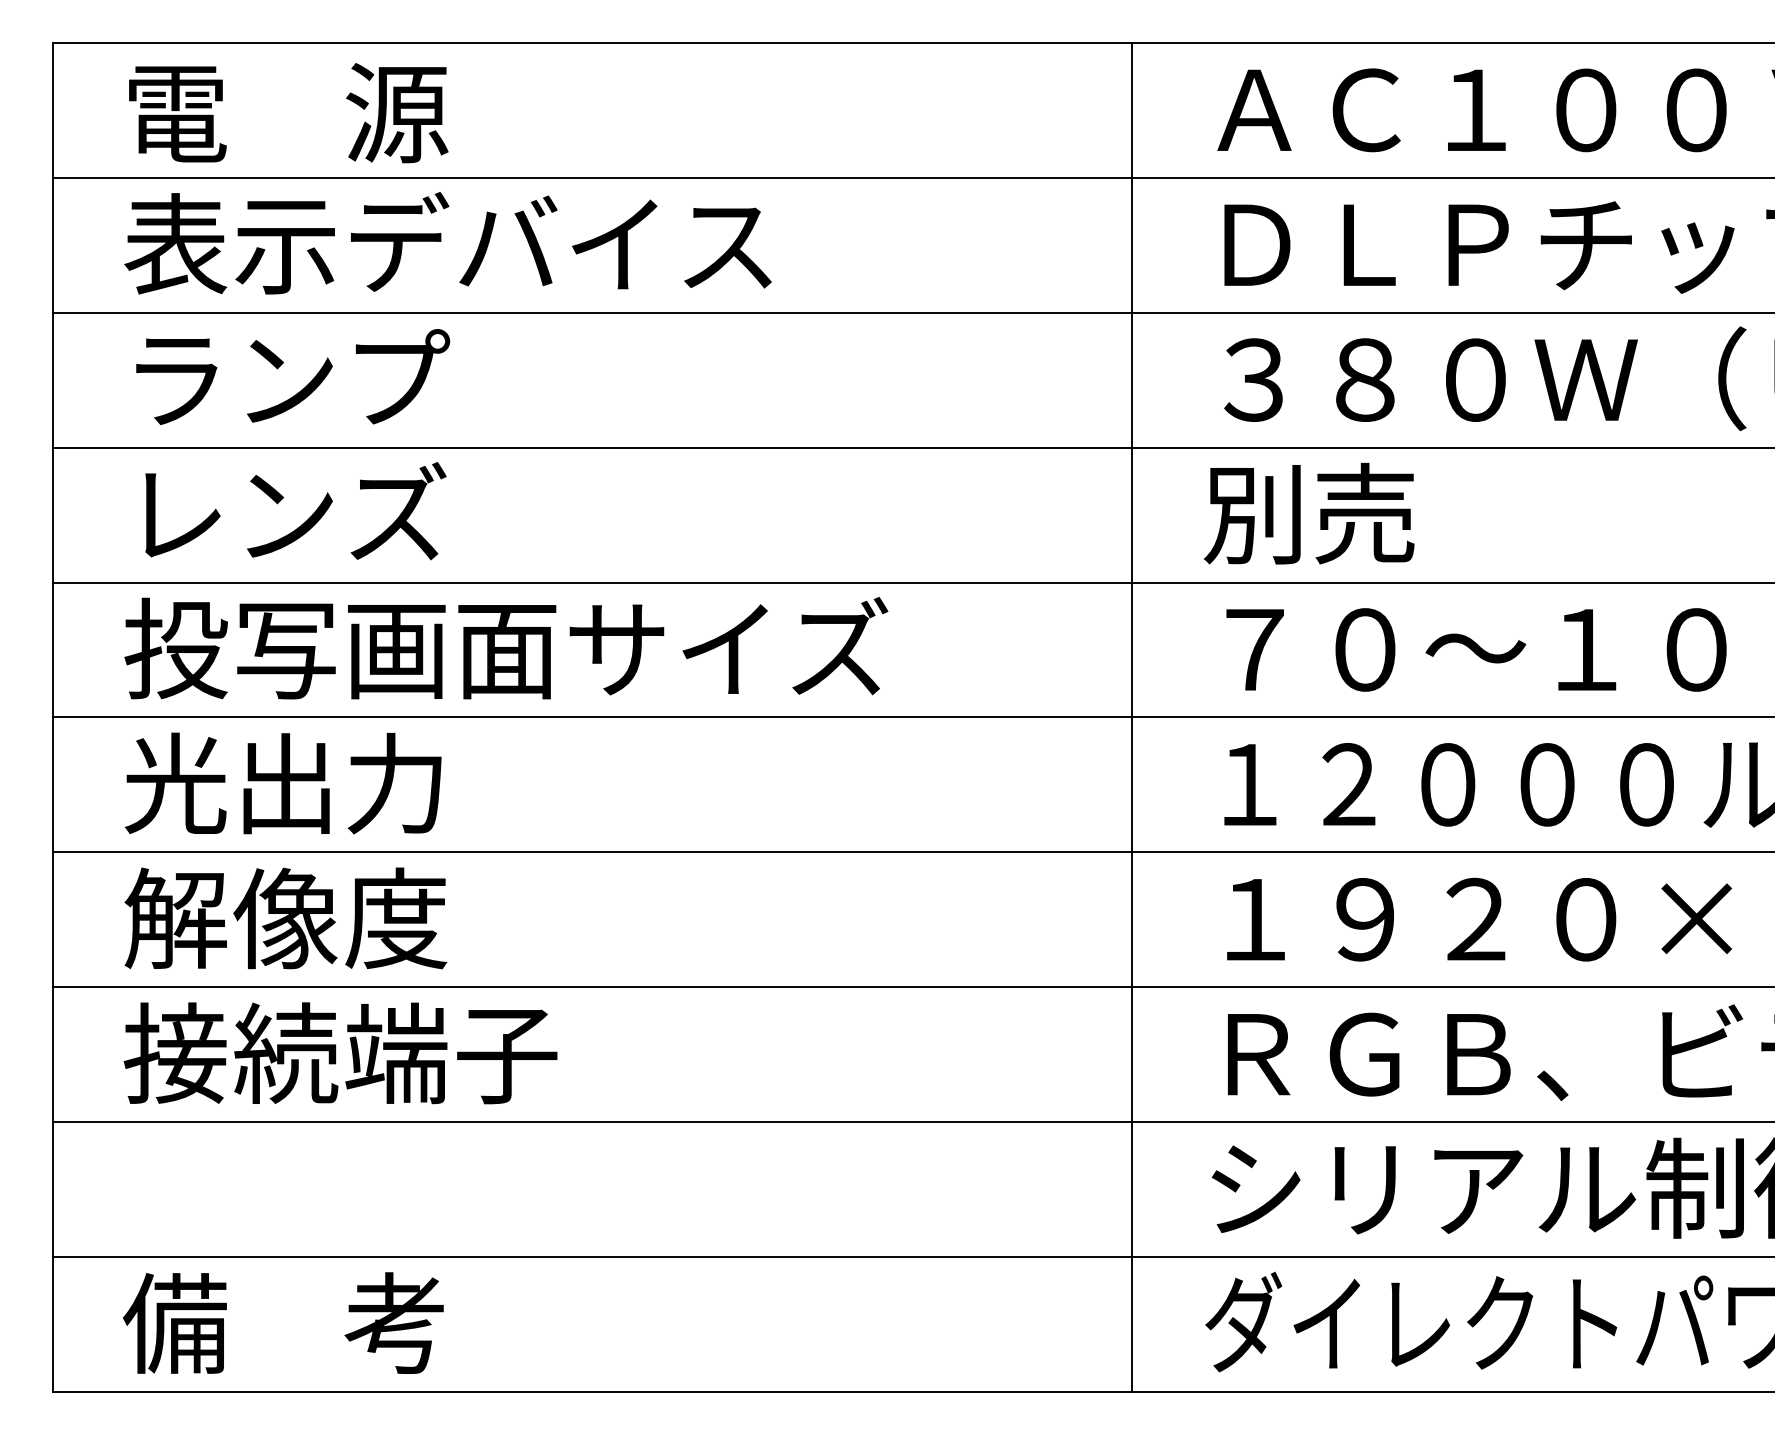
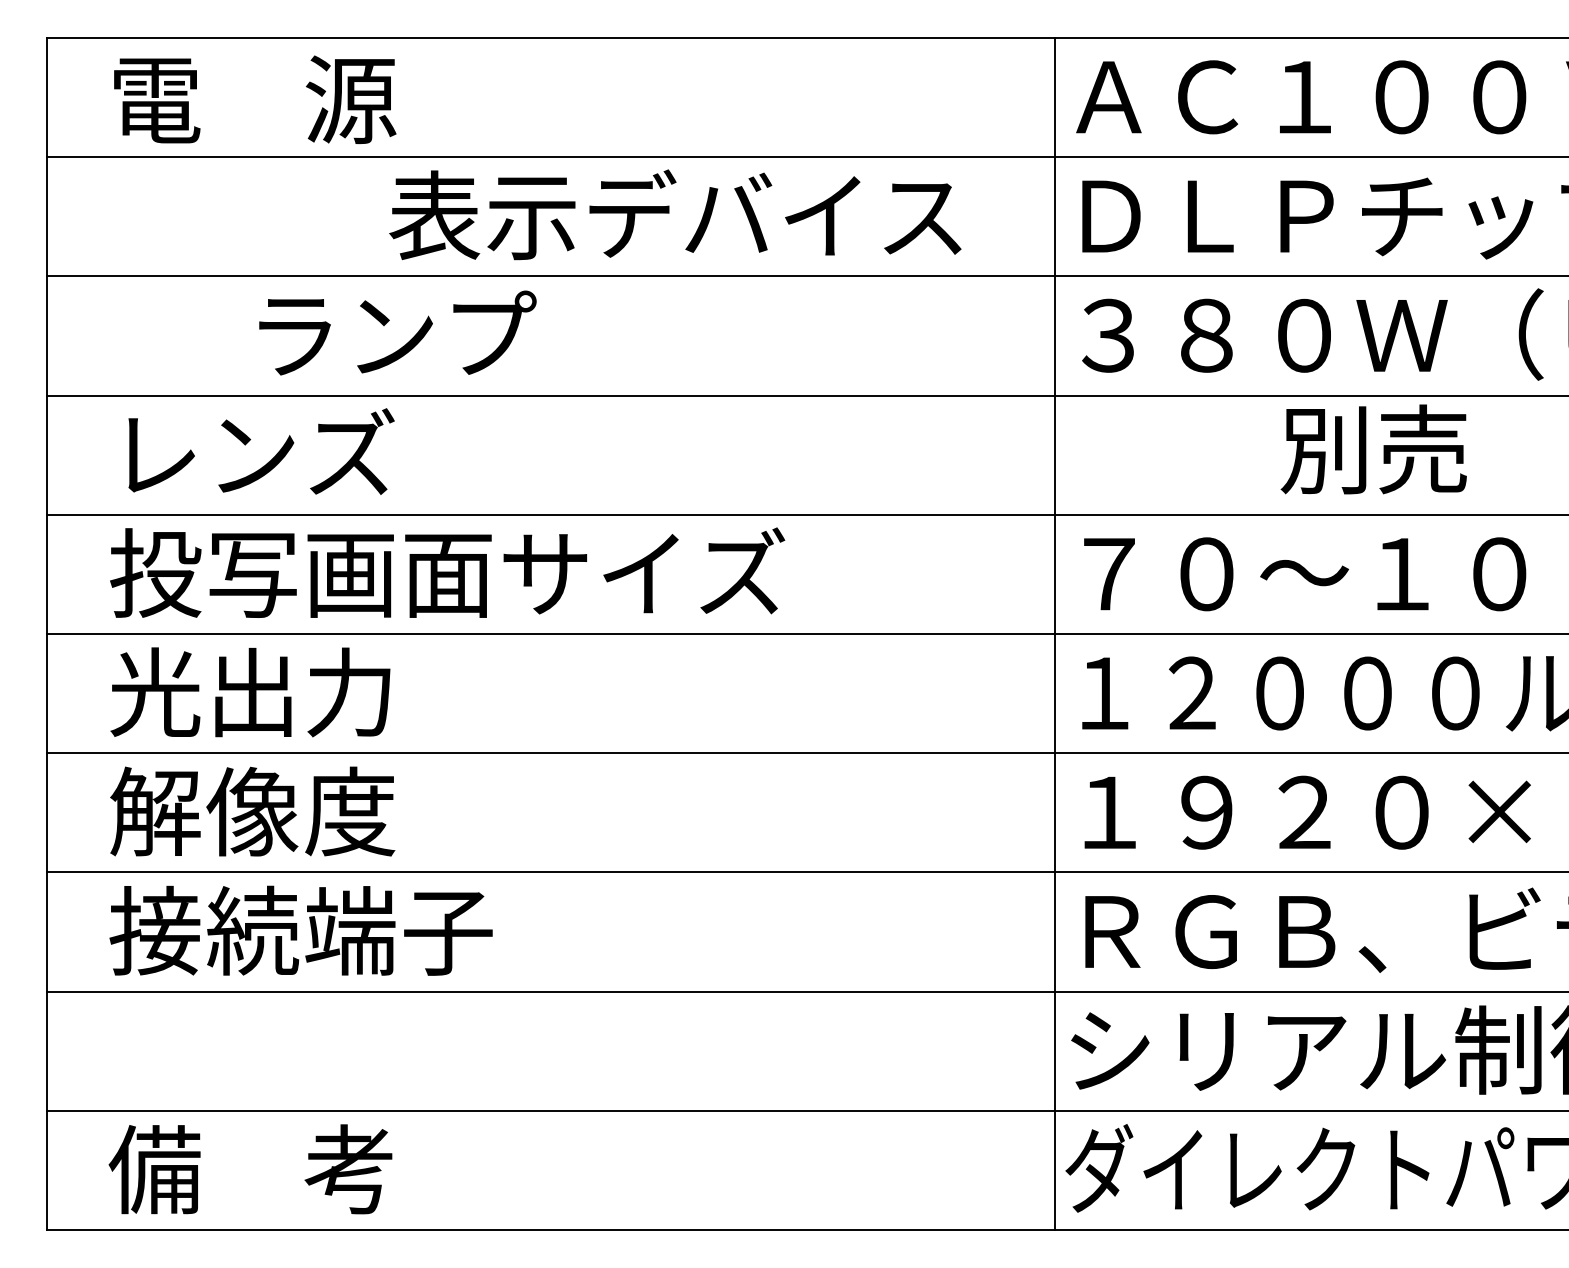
text: (447, 243) -> (674, 215), moved
text: (293, 376) -> (398, 332), moved
text: (1309, 513) -> (1374, 449), moved
line: (1132, 717) -> (1054, 634), moved

